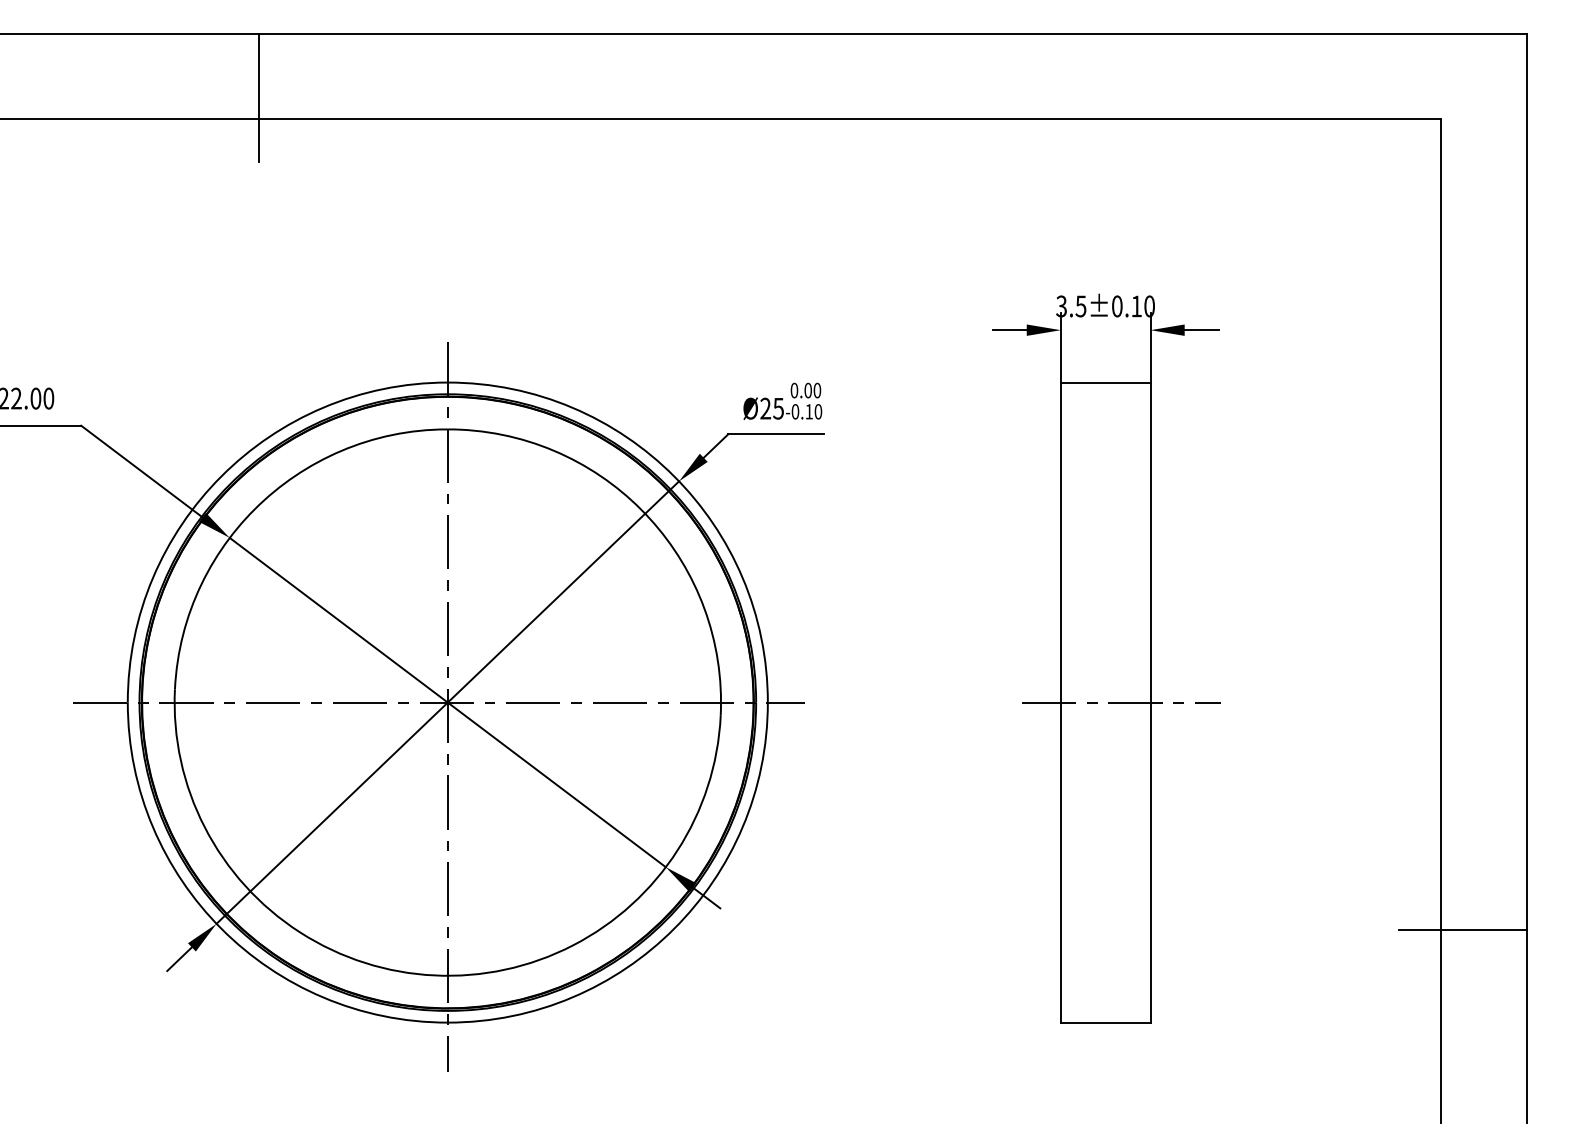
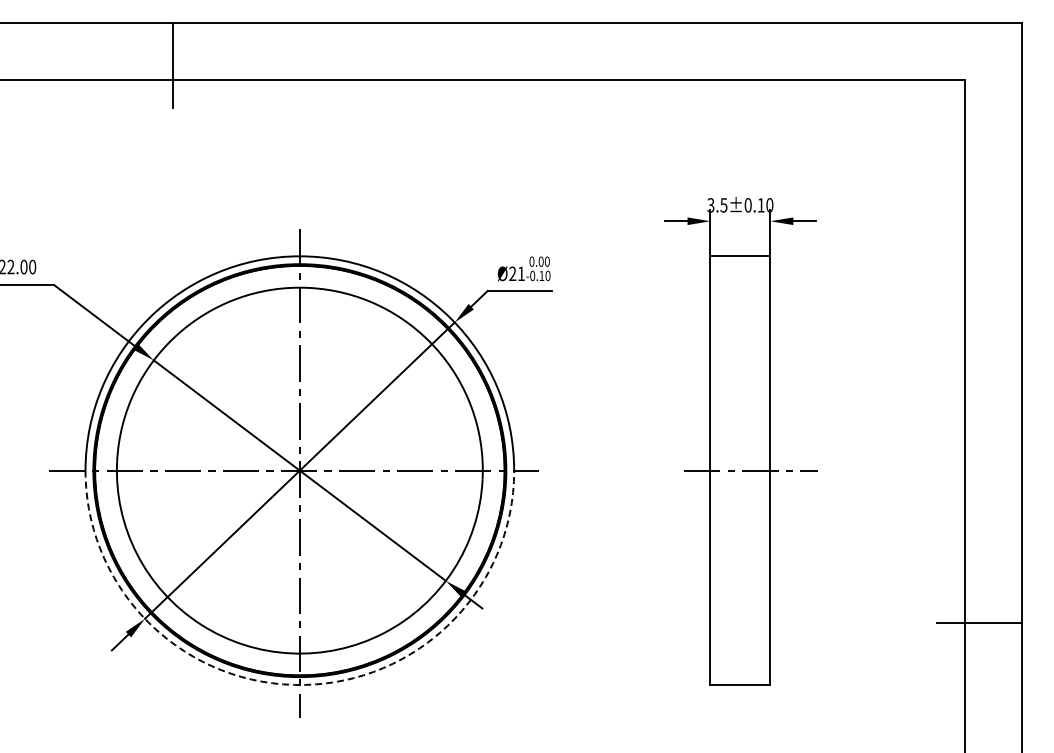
text: (777, 408) -> (520, 273), Ø25 -> Ø21
arc: (447, 1021) -> (299, 684), solid -> dashed

